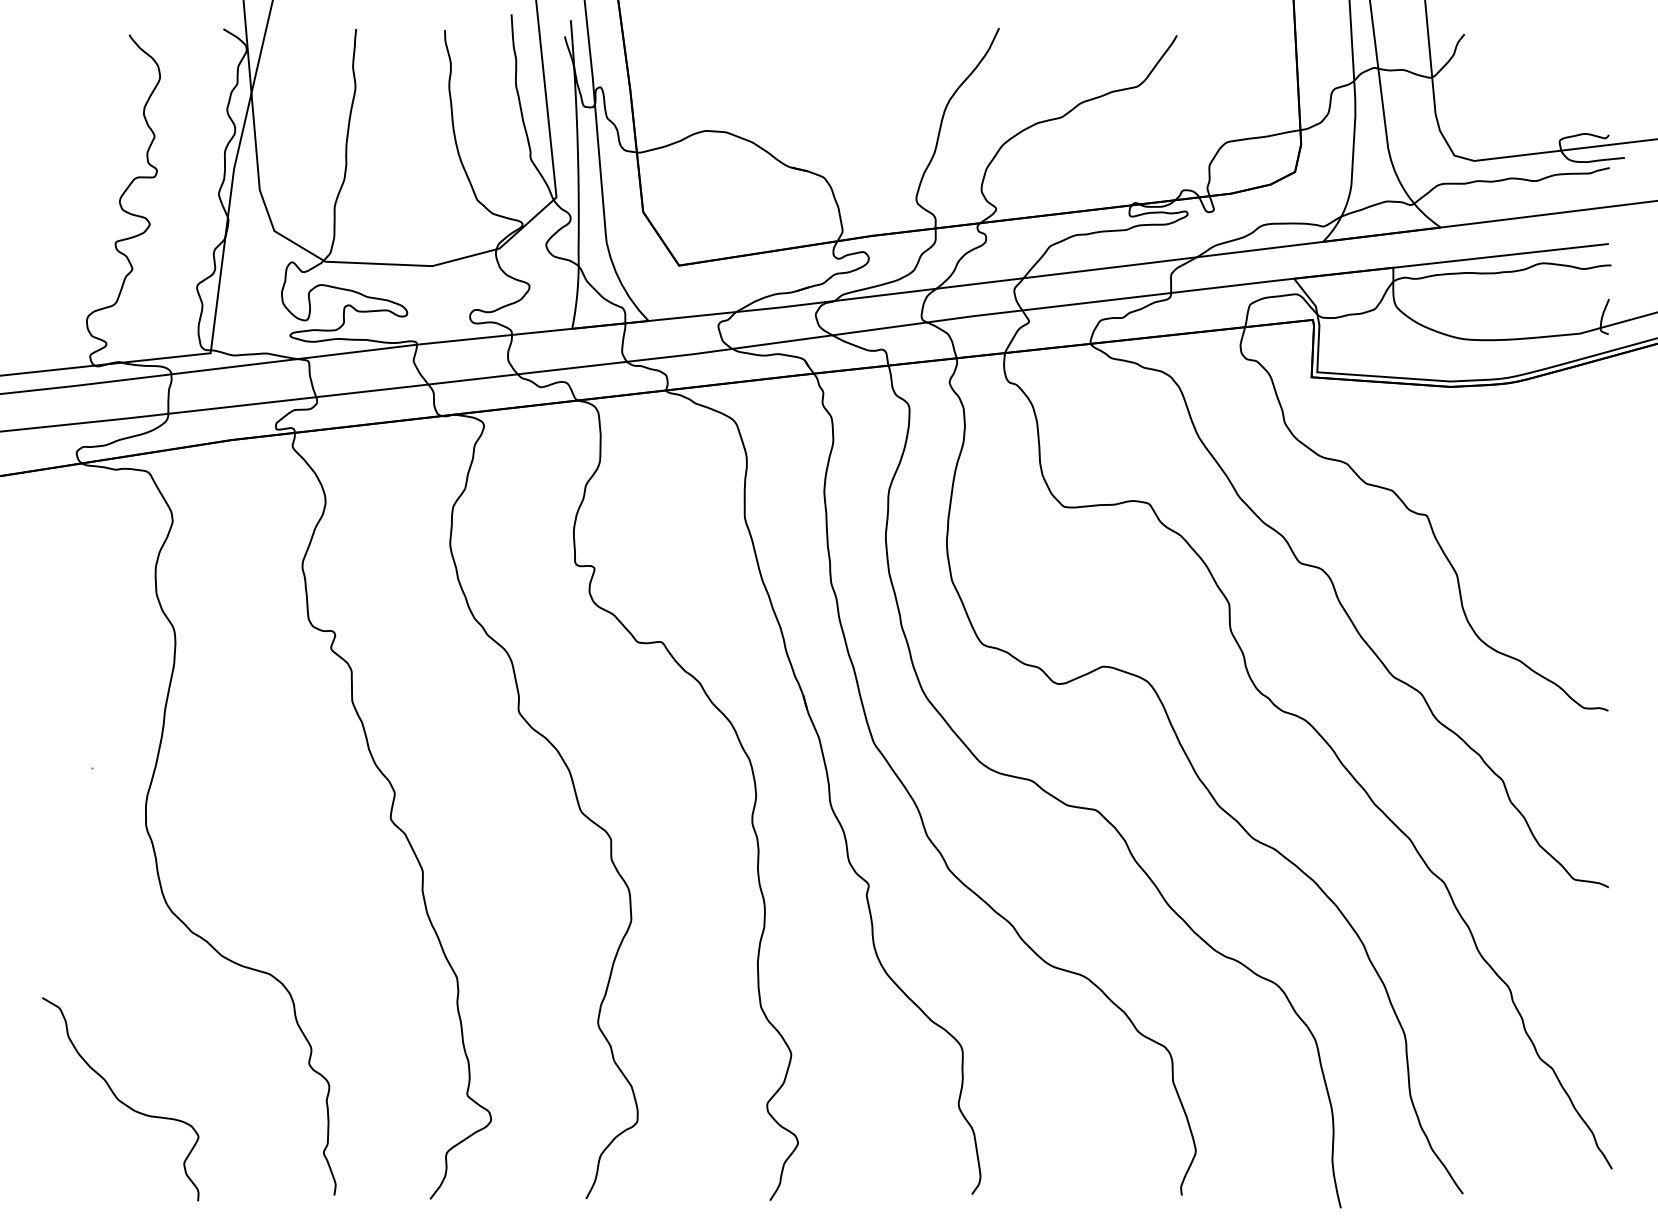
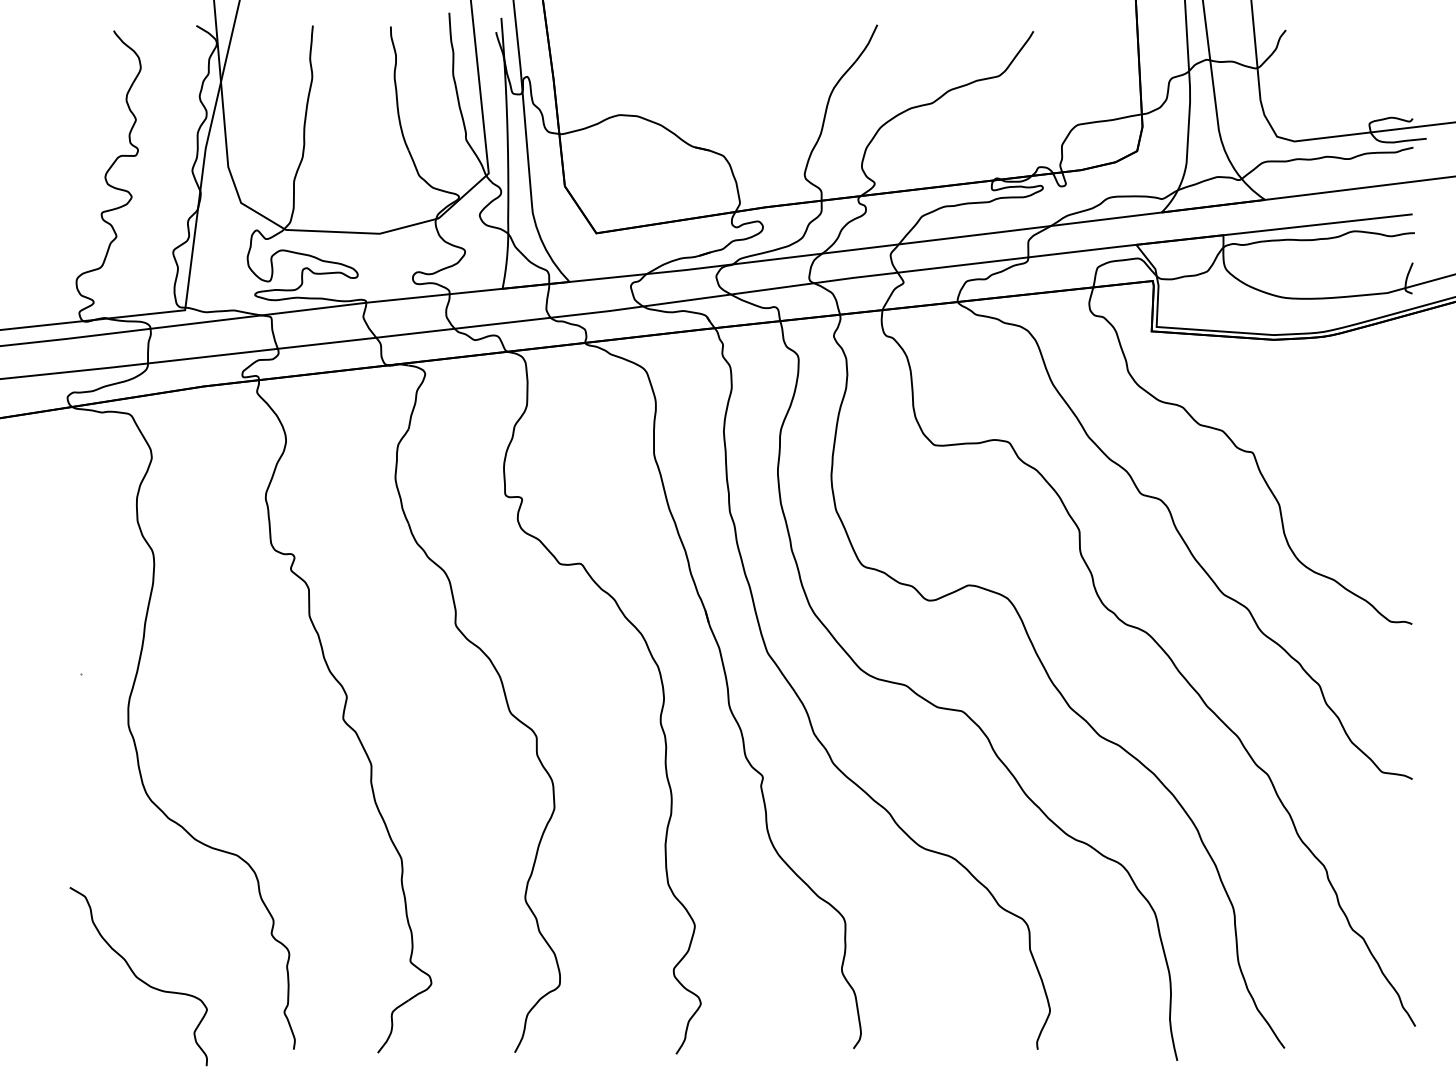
curve: (119, 1099) -> (137, 976), moved

